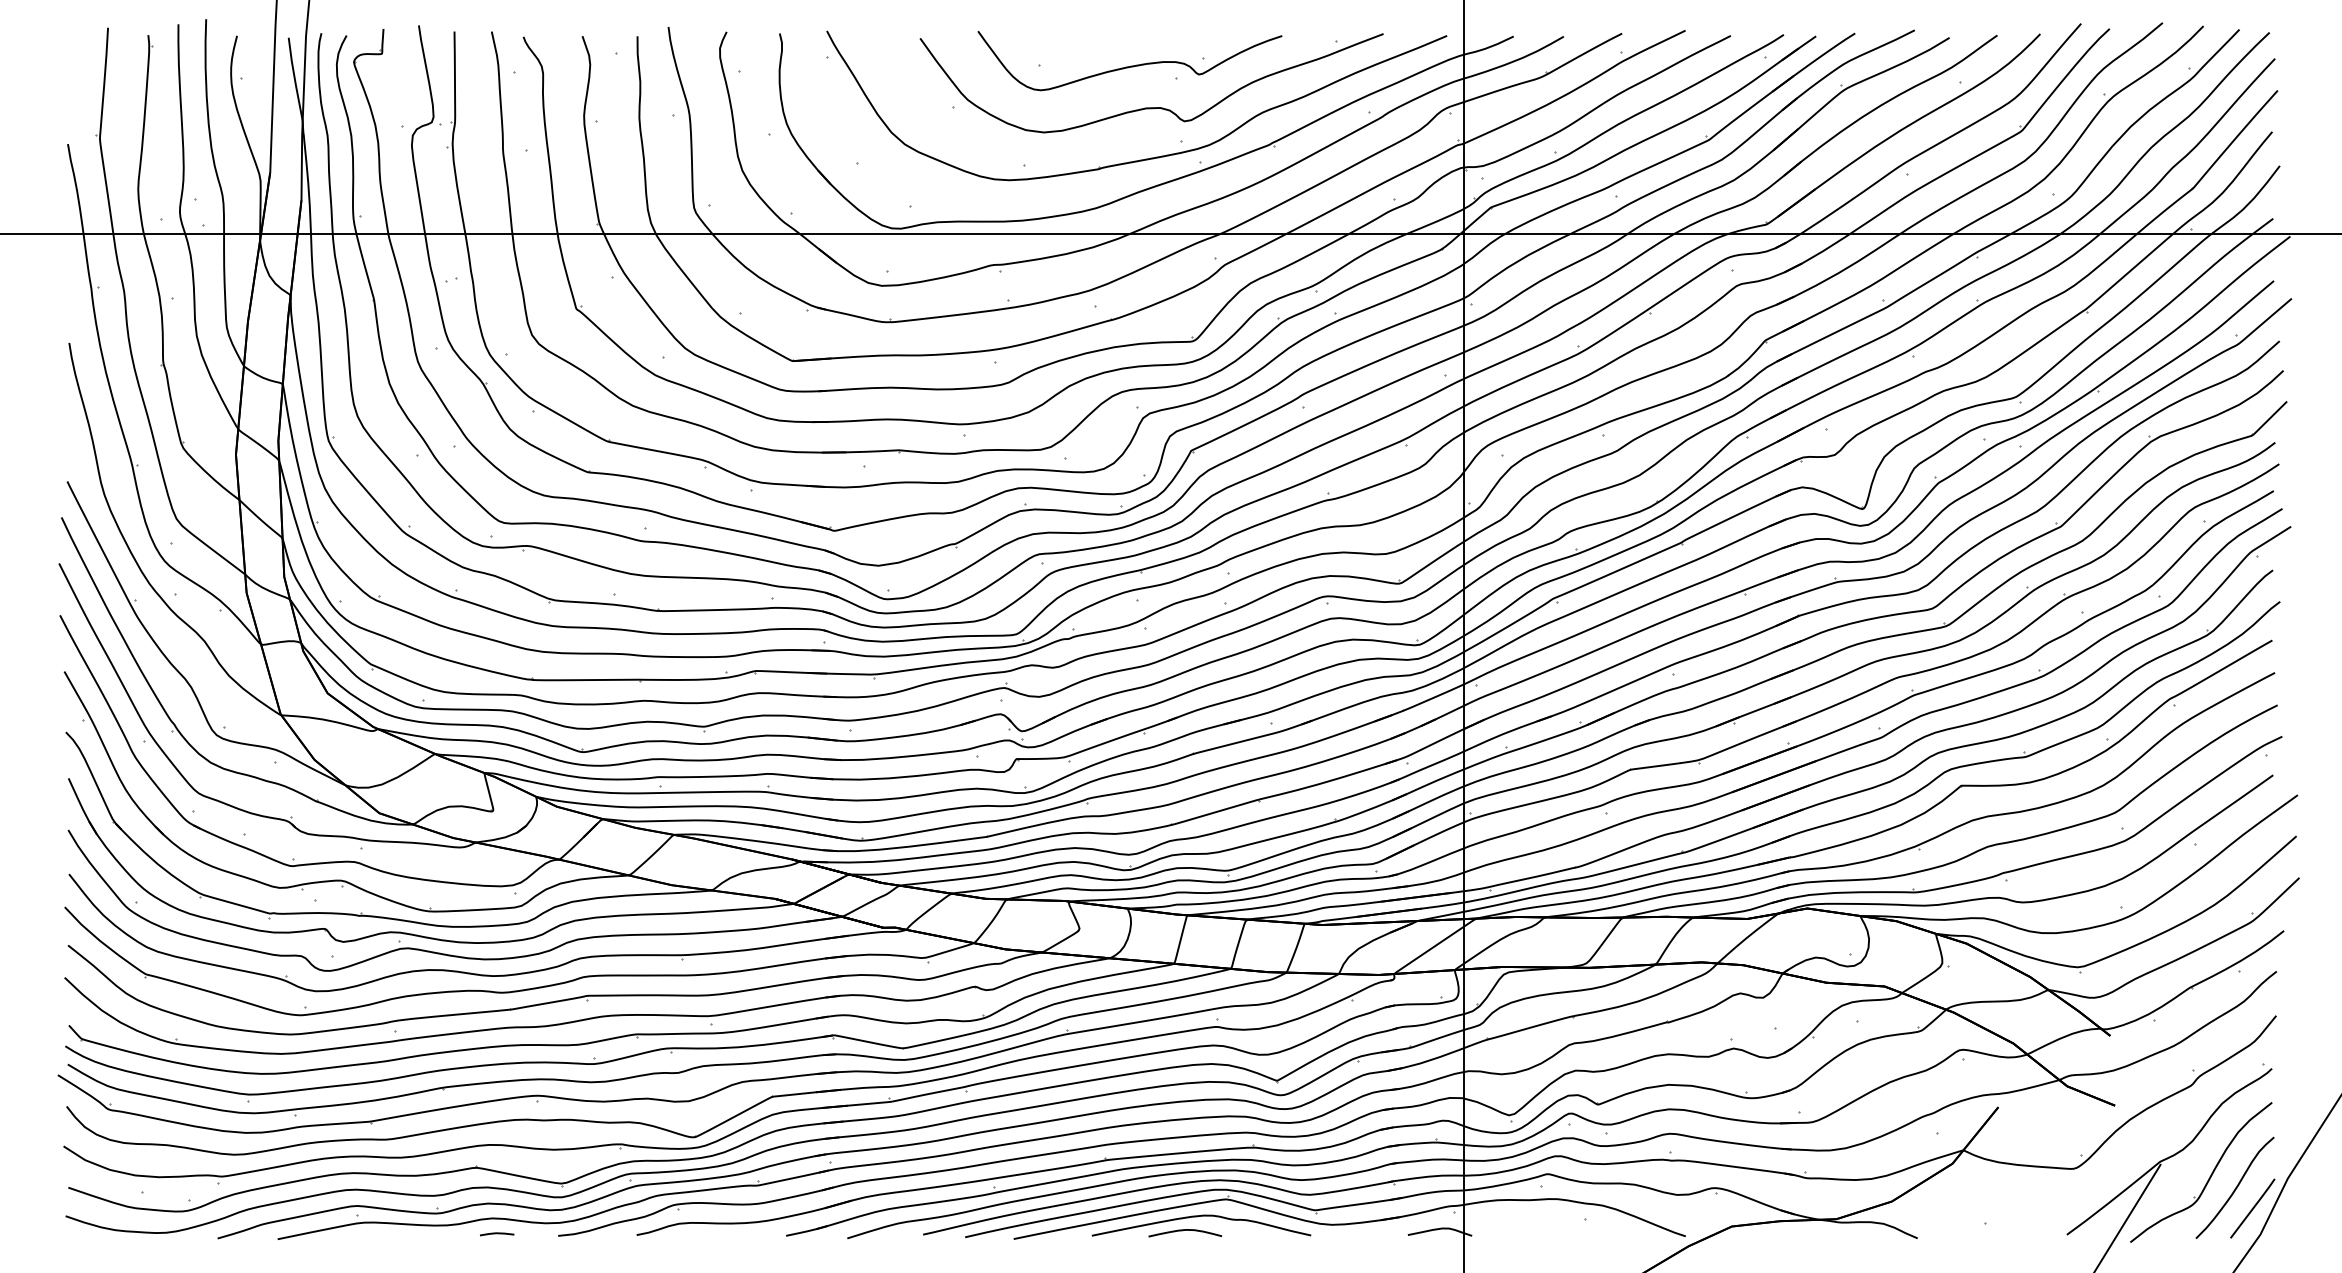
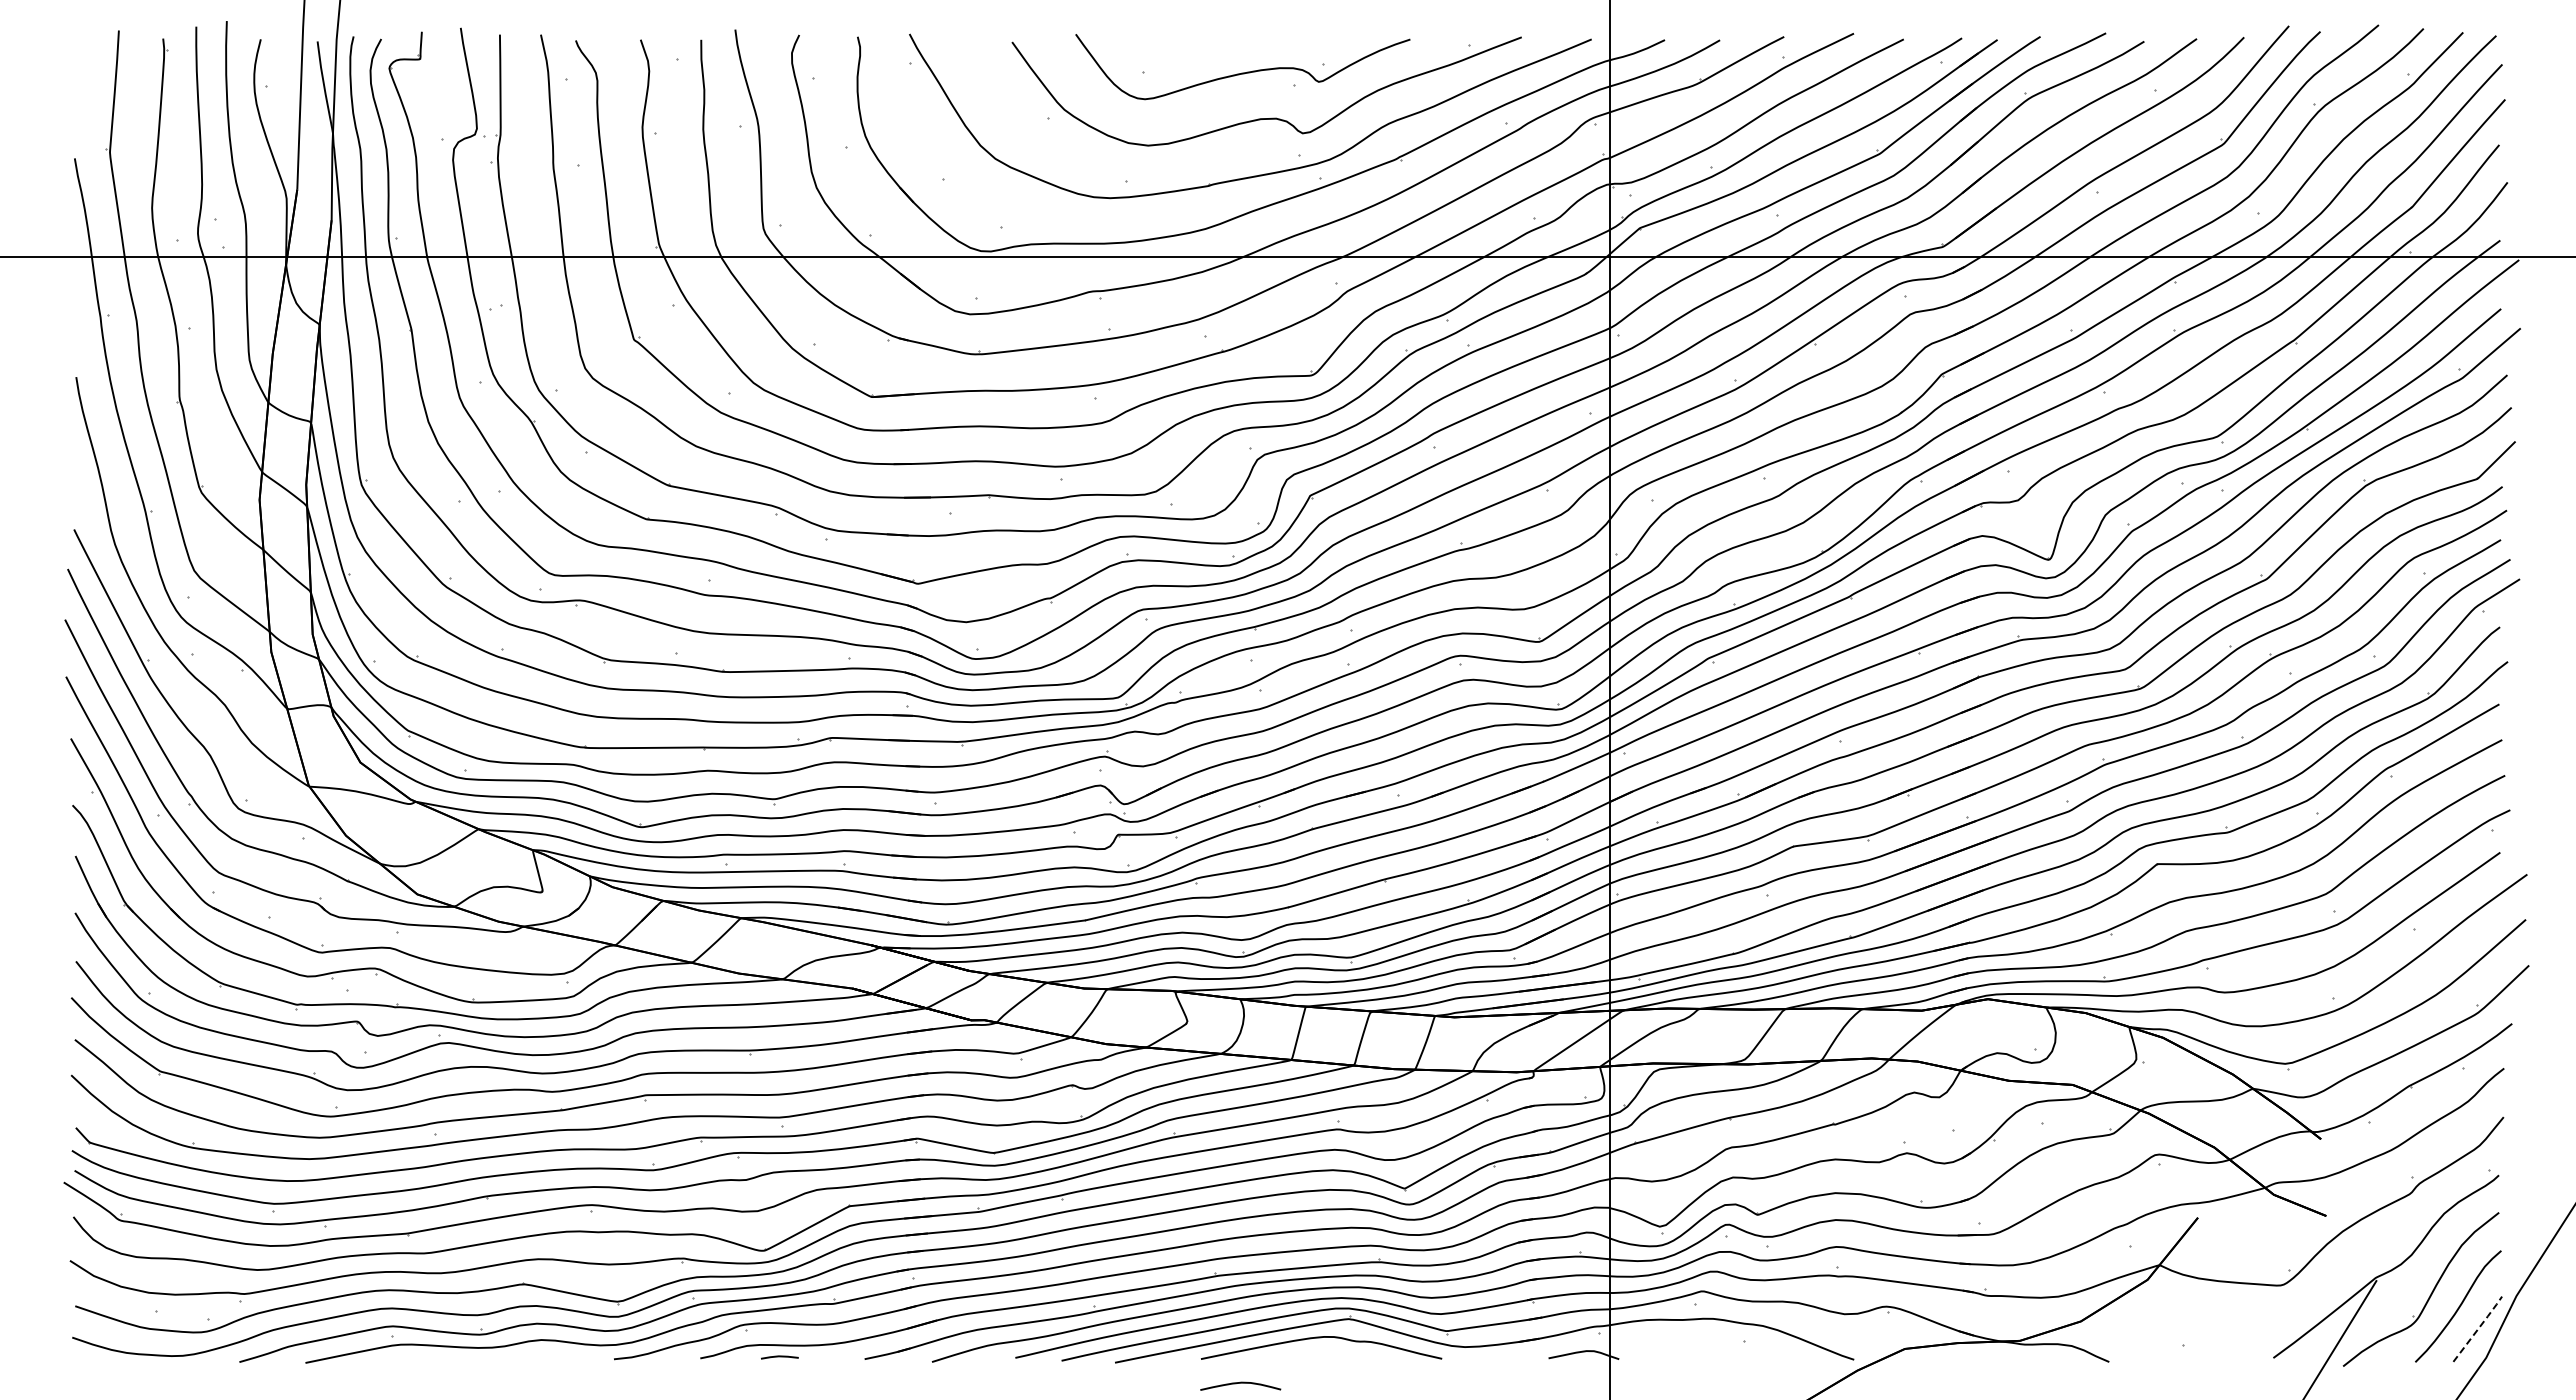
line: (2253, 1207) -> (2478, 1328), solid -> dashed
curve: (1185, 1230) -> (1240, 1383), moved
line: (496, 1234) -> (779, 1357), moved

